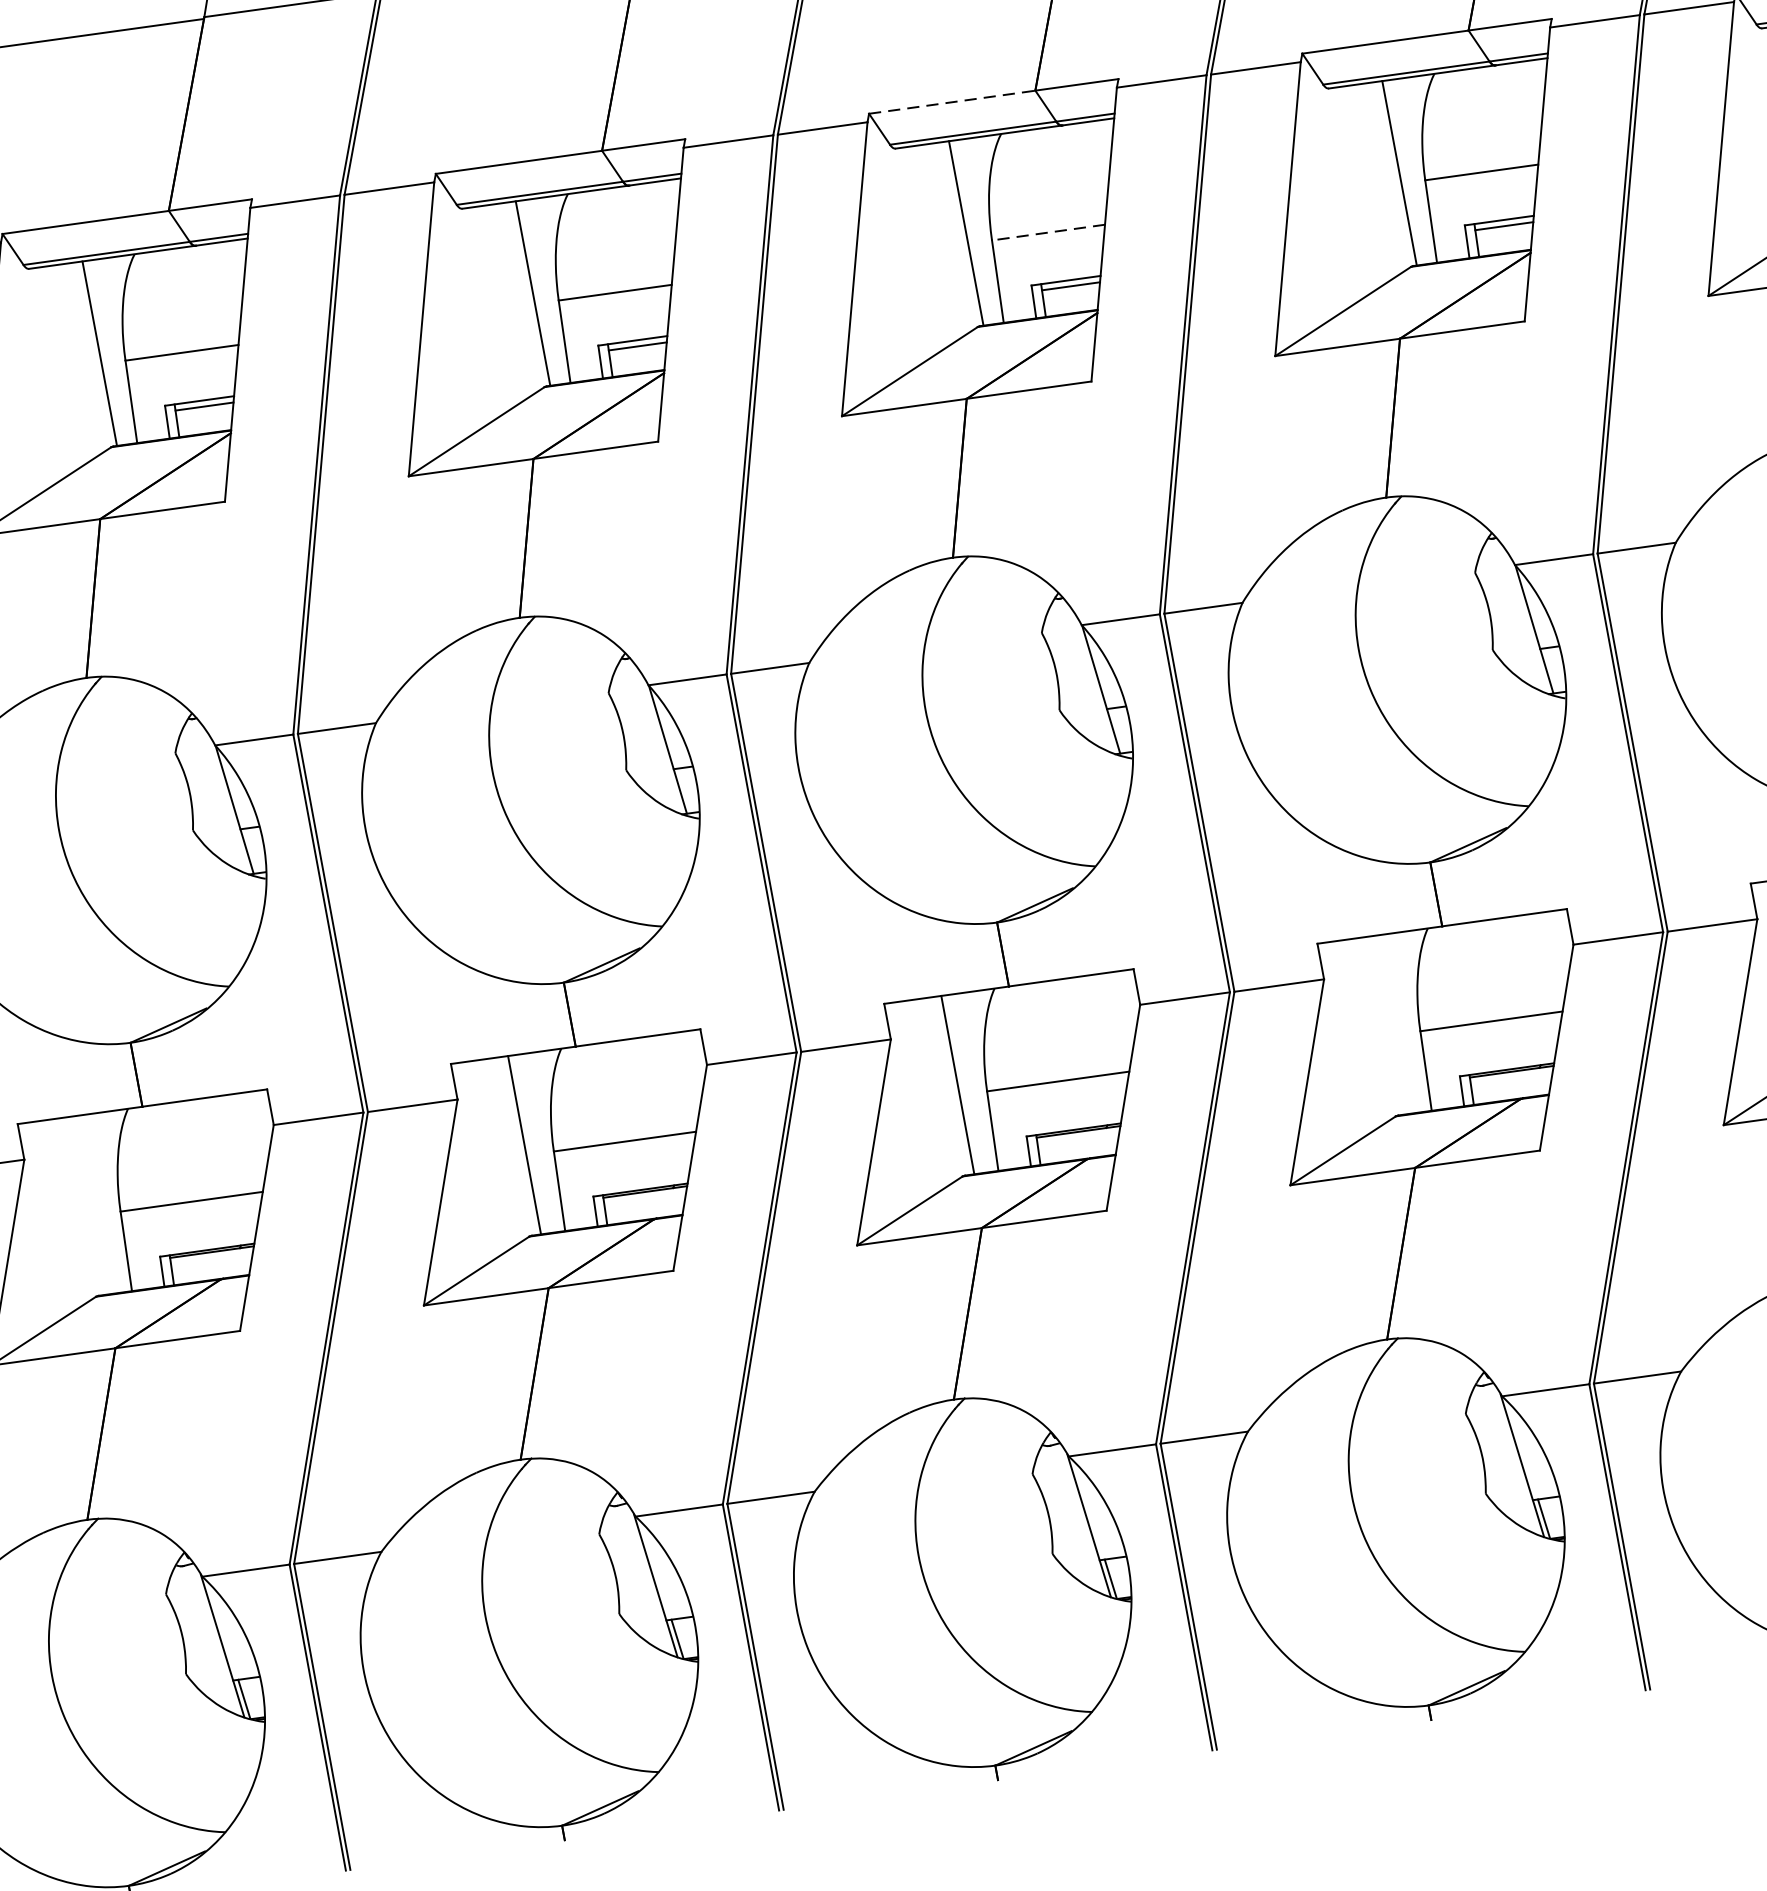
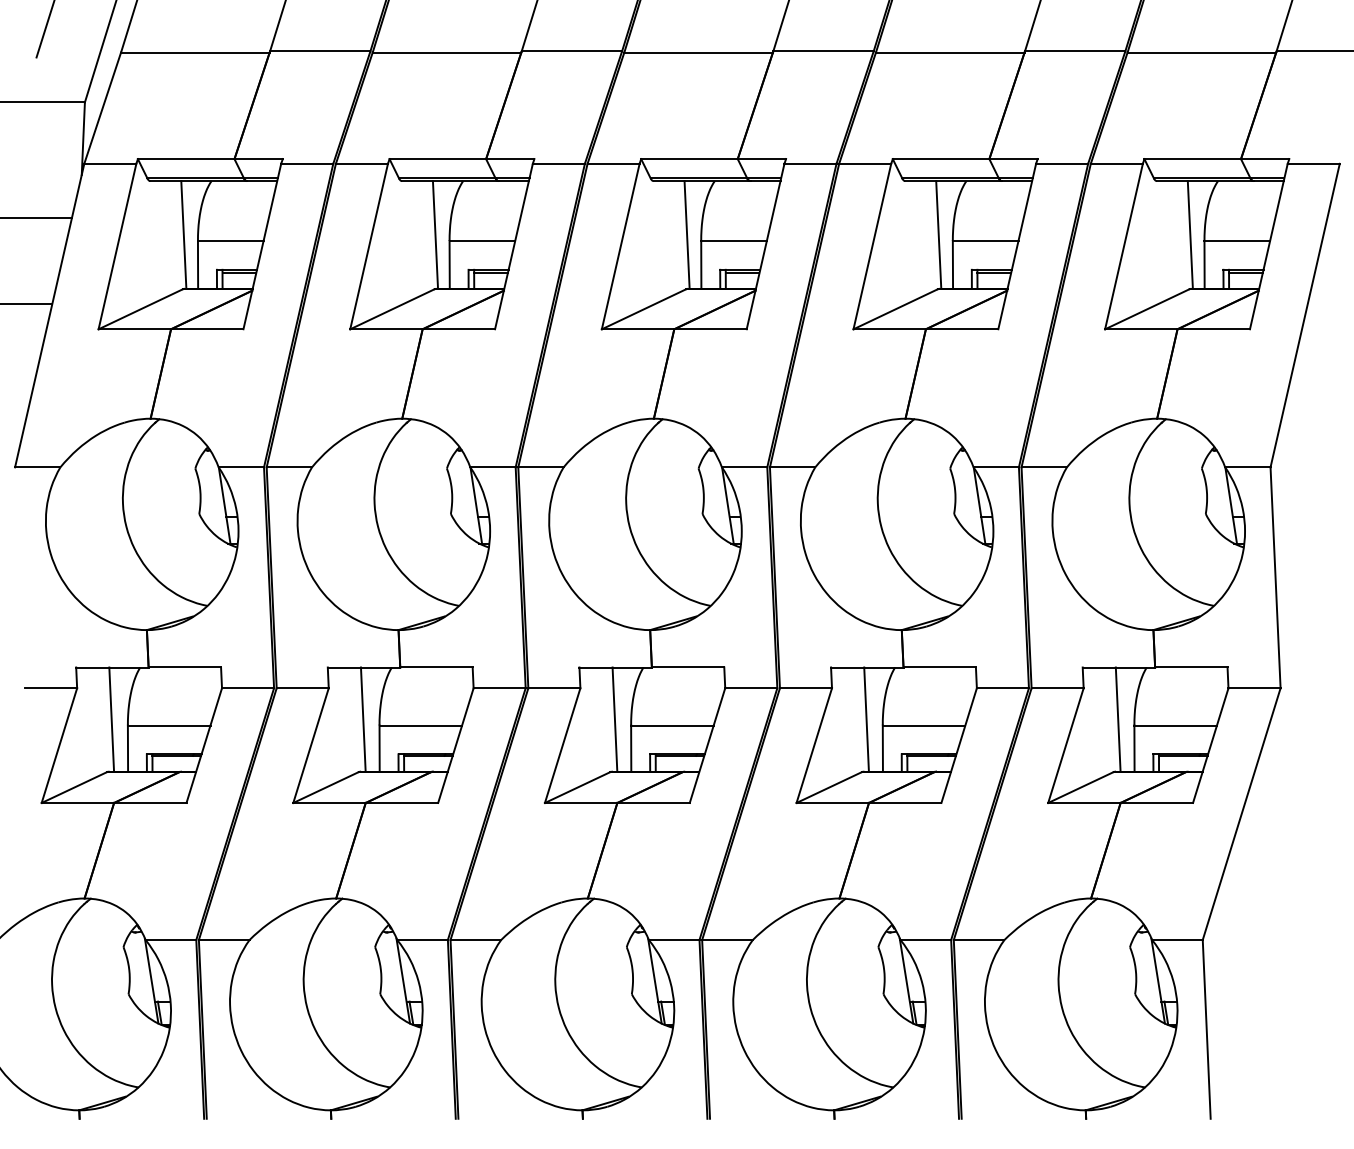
line: (952, 102) -> (689, 159), dashed -> solid
line: (1049, 233) -> (734, 241), dashed -> solid
line: (1390, 1024) -> (866, 719), added
line: (90, 1205) -> (111, 719), added

